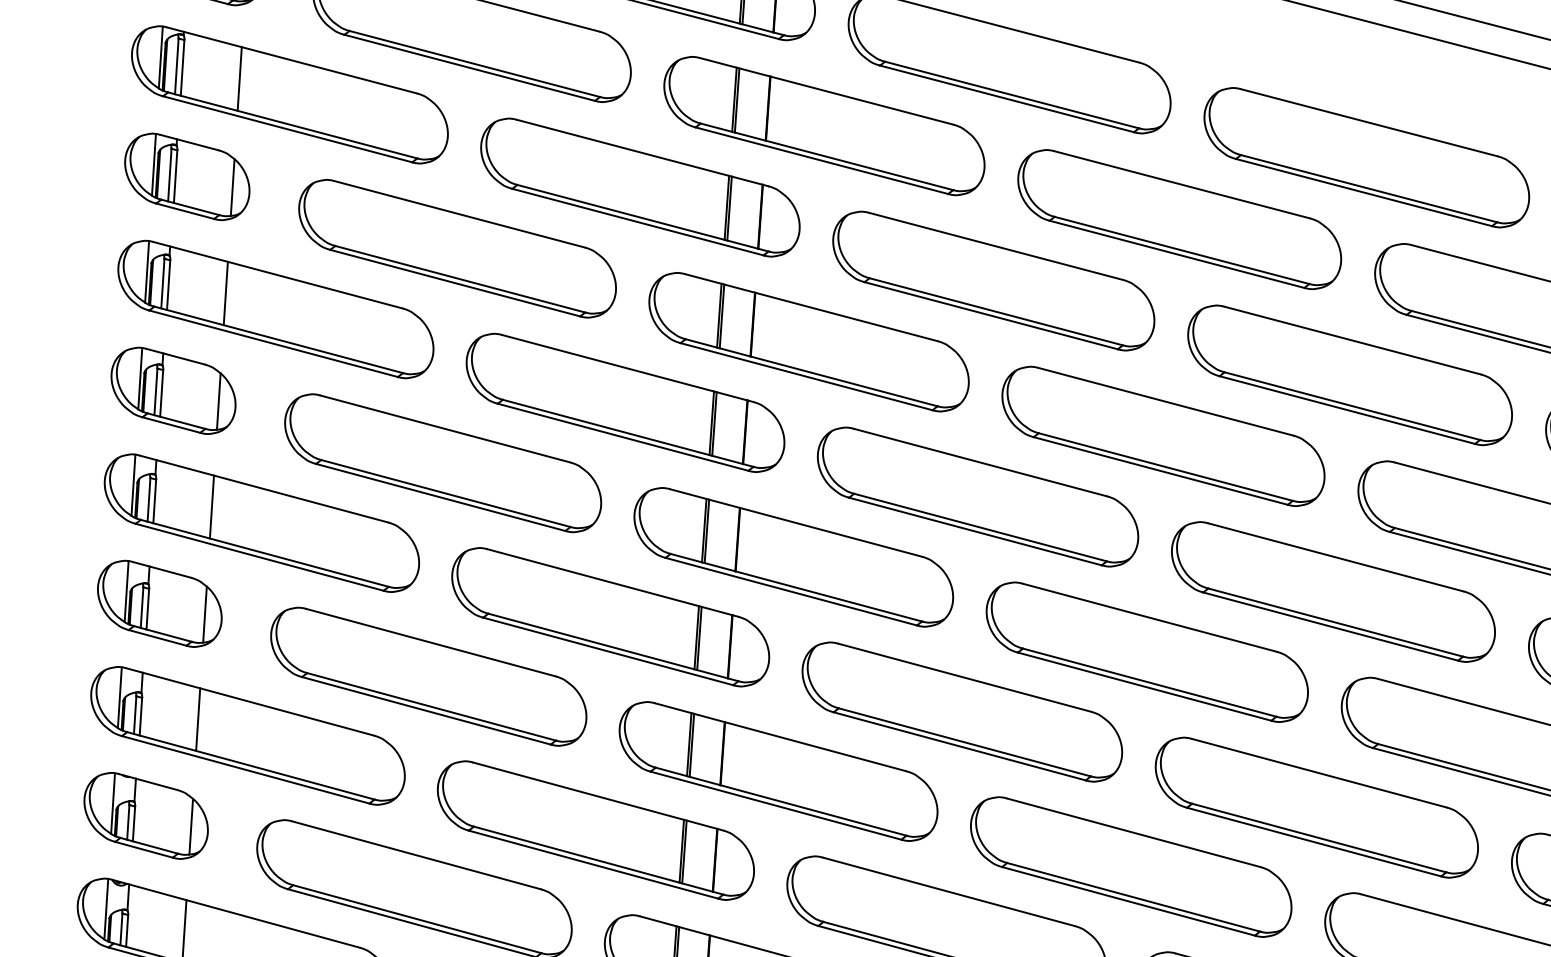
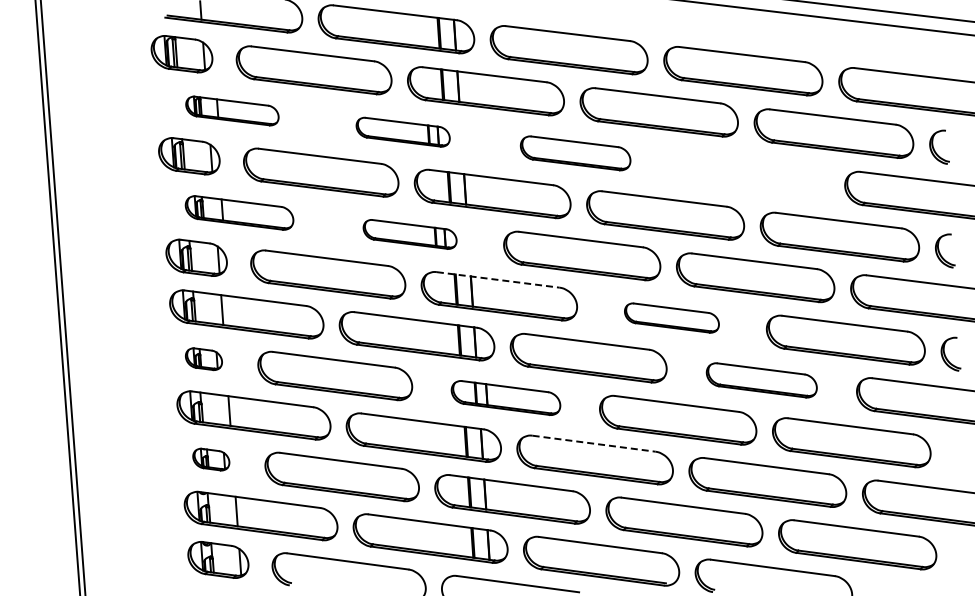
part: (290, 93) -> (232, 110), size x0.6
part: (638, 188) -> (402, 132), size x0.6
part: (993, 281) -> (575, 153), size x0.7
part: (275, 308) -> (239, 212), size x0.7
part: (1350, 374) -> (749, 174), removed
part: (623, 402) -> (409, 234), size x0.6
line: (796, 522) -> (498, 279), solid -> dashed
part: (158, 604) -> (203, 359), size x0.6
part: (1146, 650) -> (671, 317), size x0.6
part: (777, 770) -> (505, 397), size x0.7
part: (1316, 807) -> (761, 380), size x0.7
part: (146, 815) -> (211, 459), size x0.6
line: (950, 891) -> (594, 443), solid -> dashed

